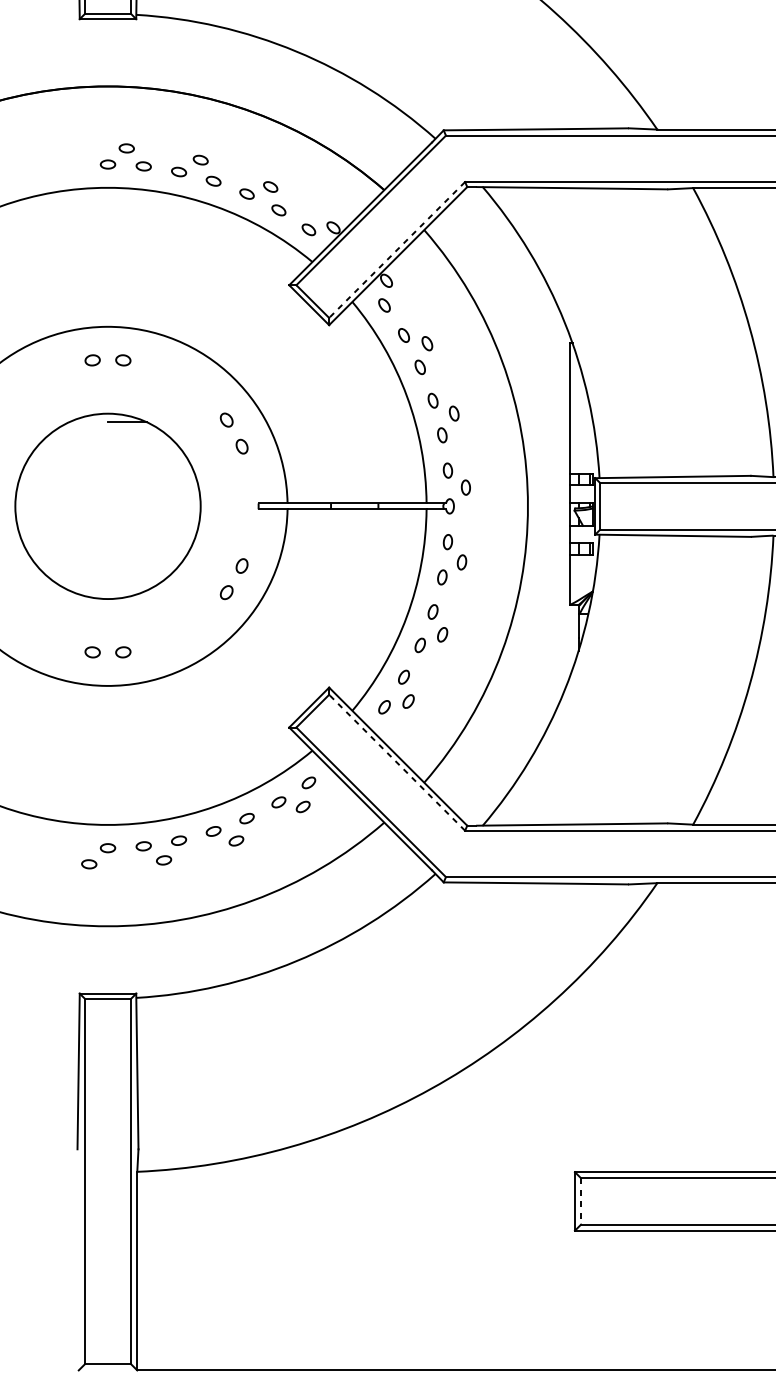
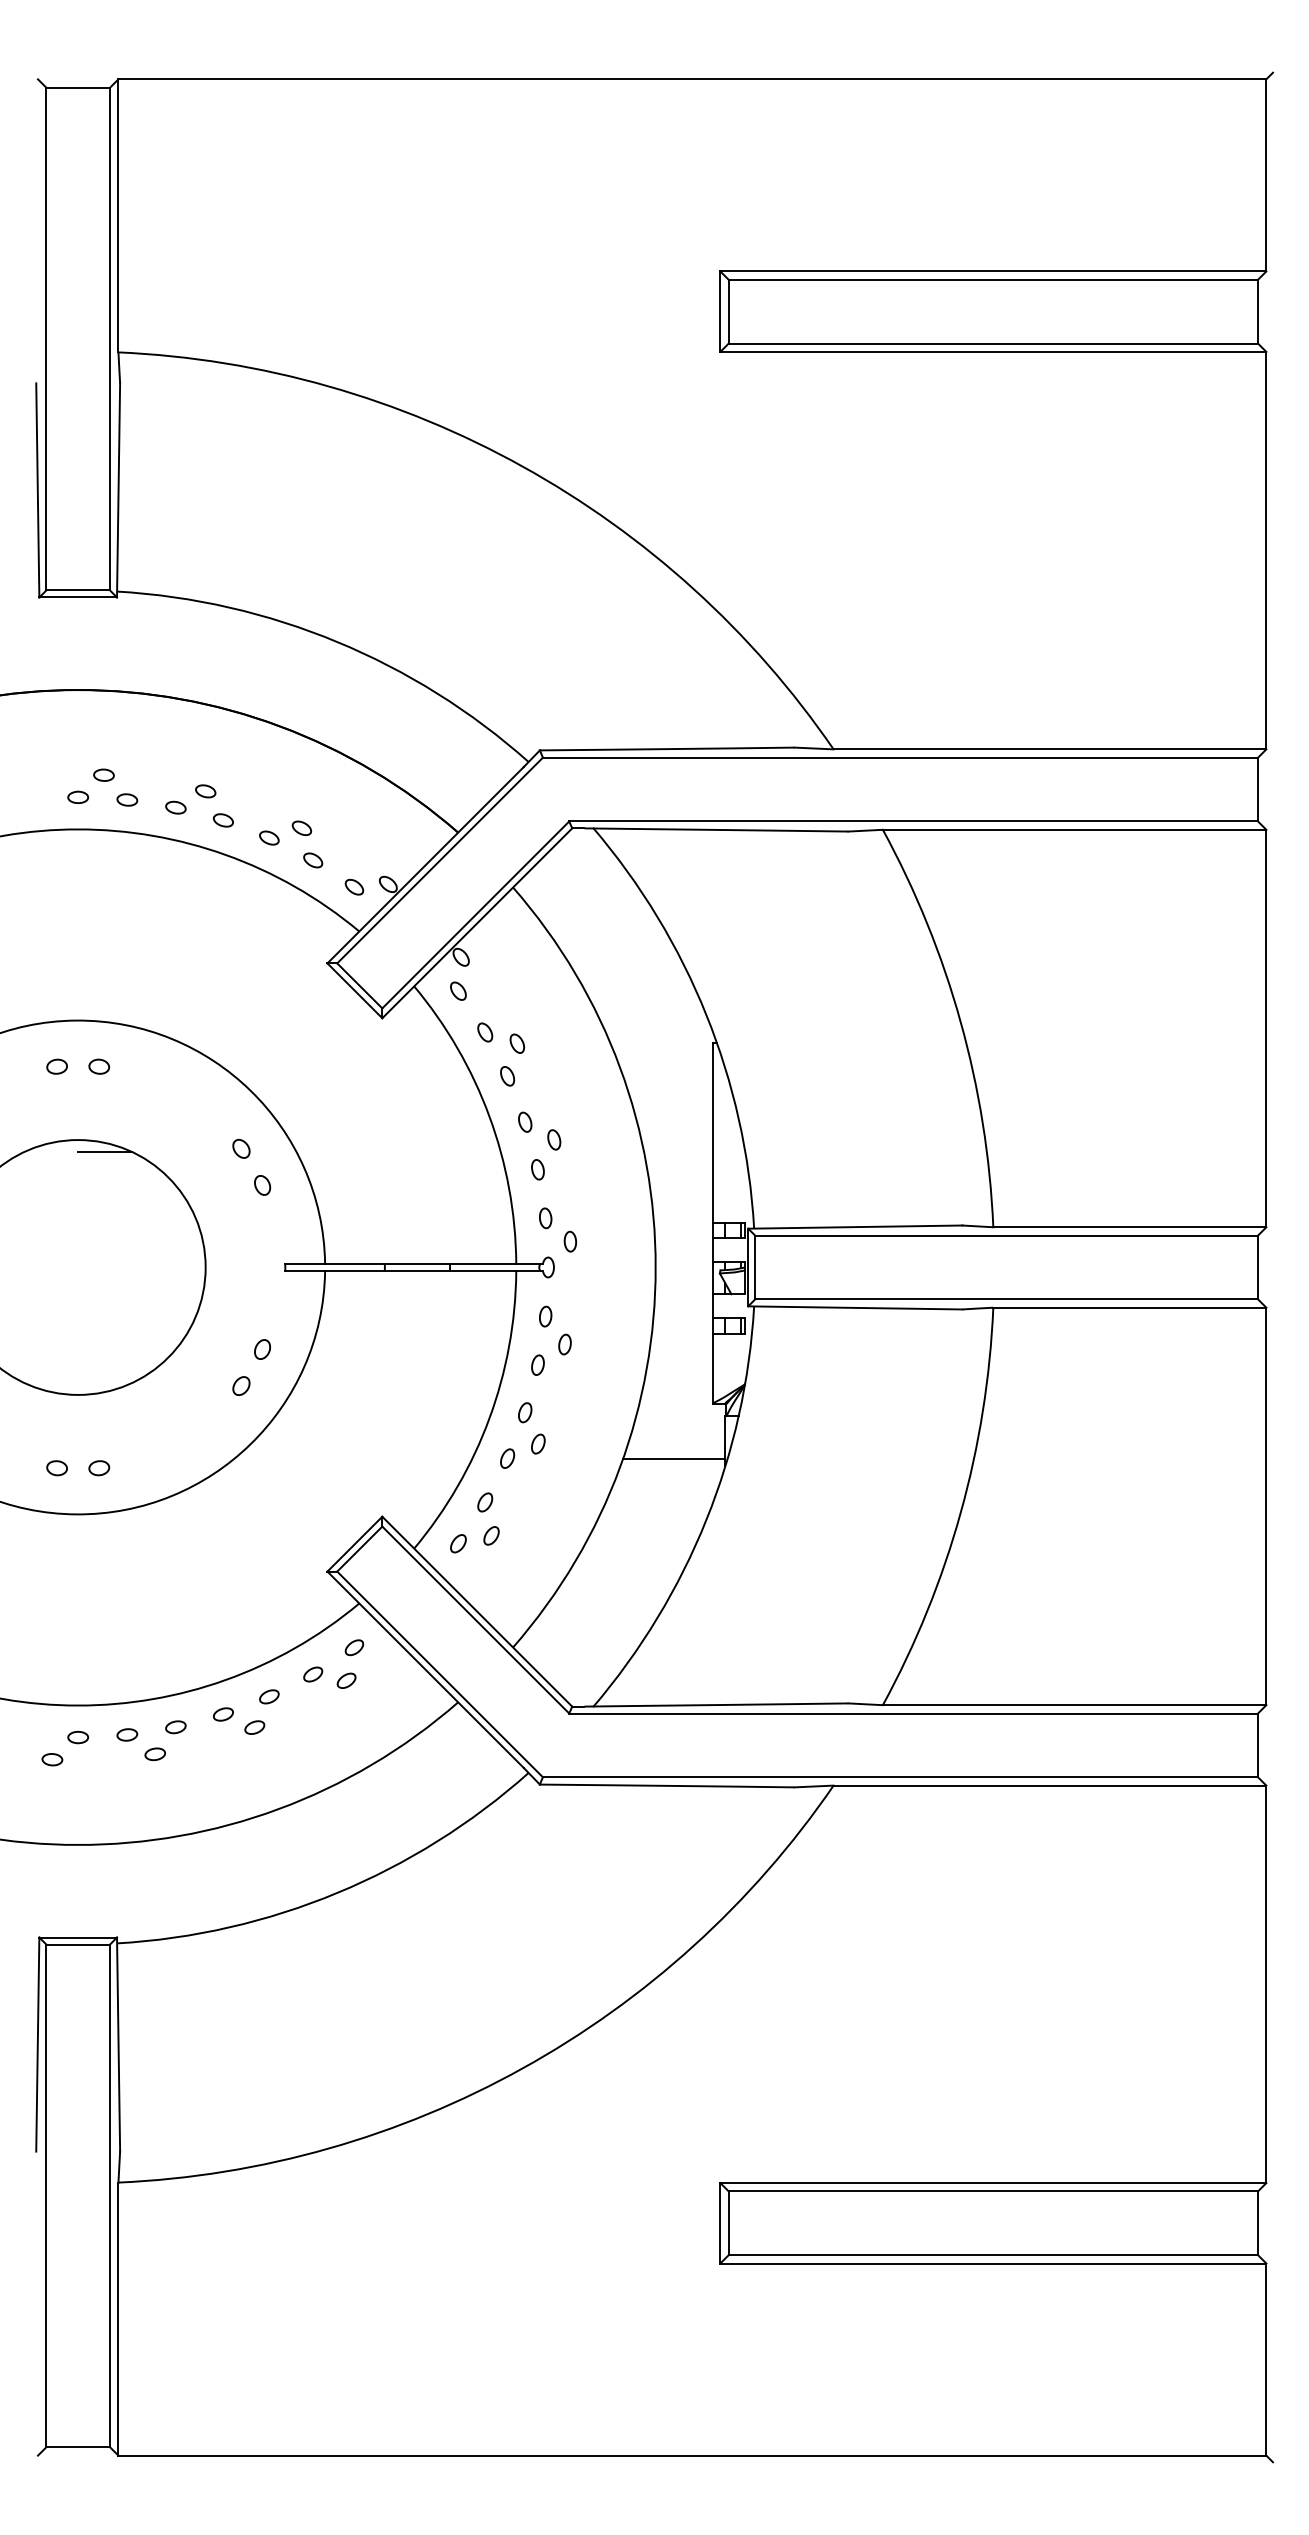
line: (396, 250) -> (475, 915), dashed -> solid
line: (540, 646) -> (673, 1459), added
line: (396, 762) -> (475, 1619), dashed -> solid
line: (580, 1201) -> (728, 2223), dashed -> solid

